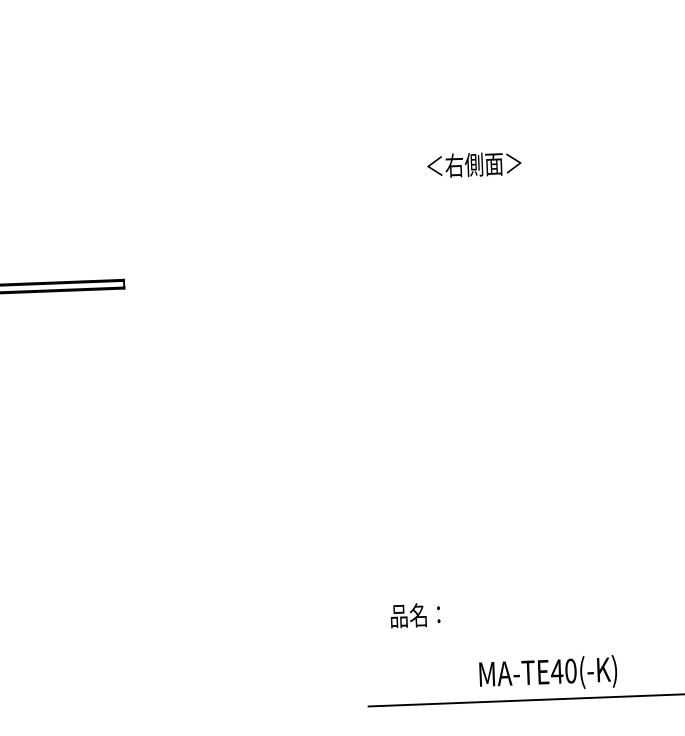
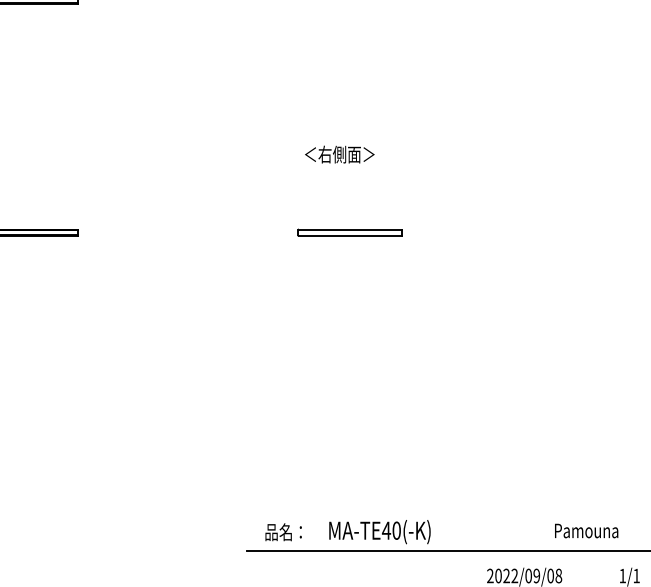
part: (491, 269) -> (349, 232), added
text: (415, 615) -> (283, 532), moved

